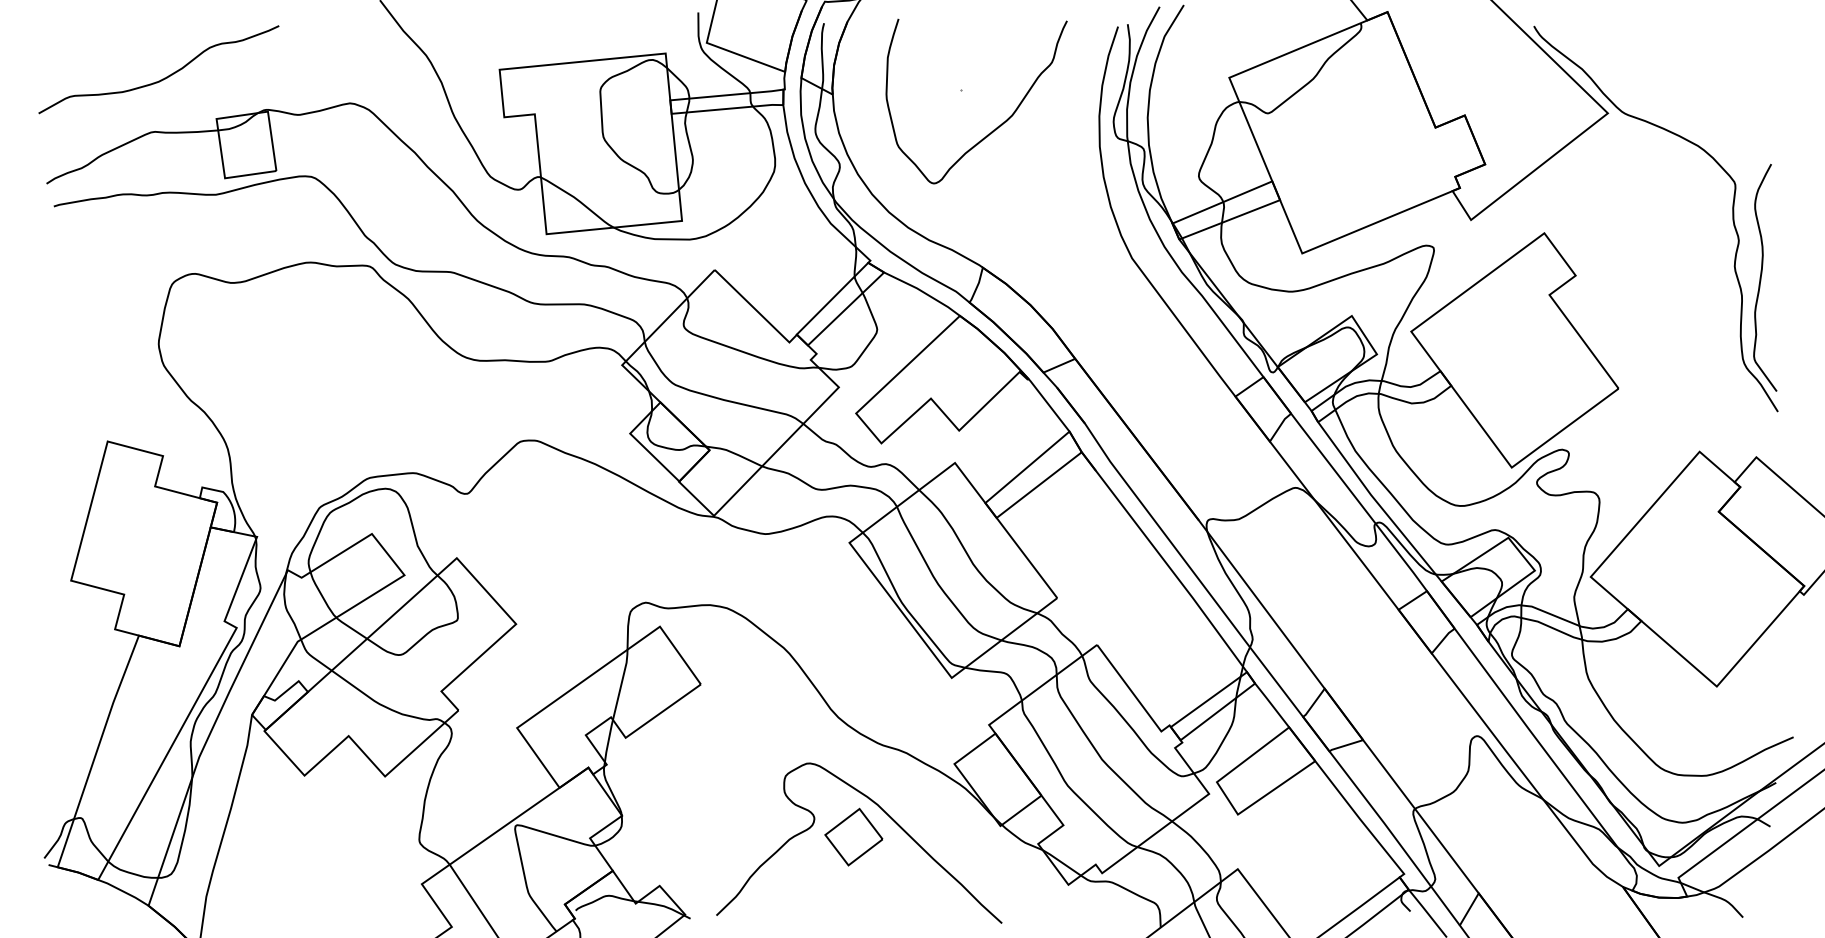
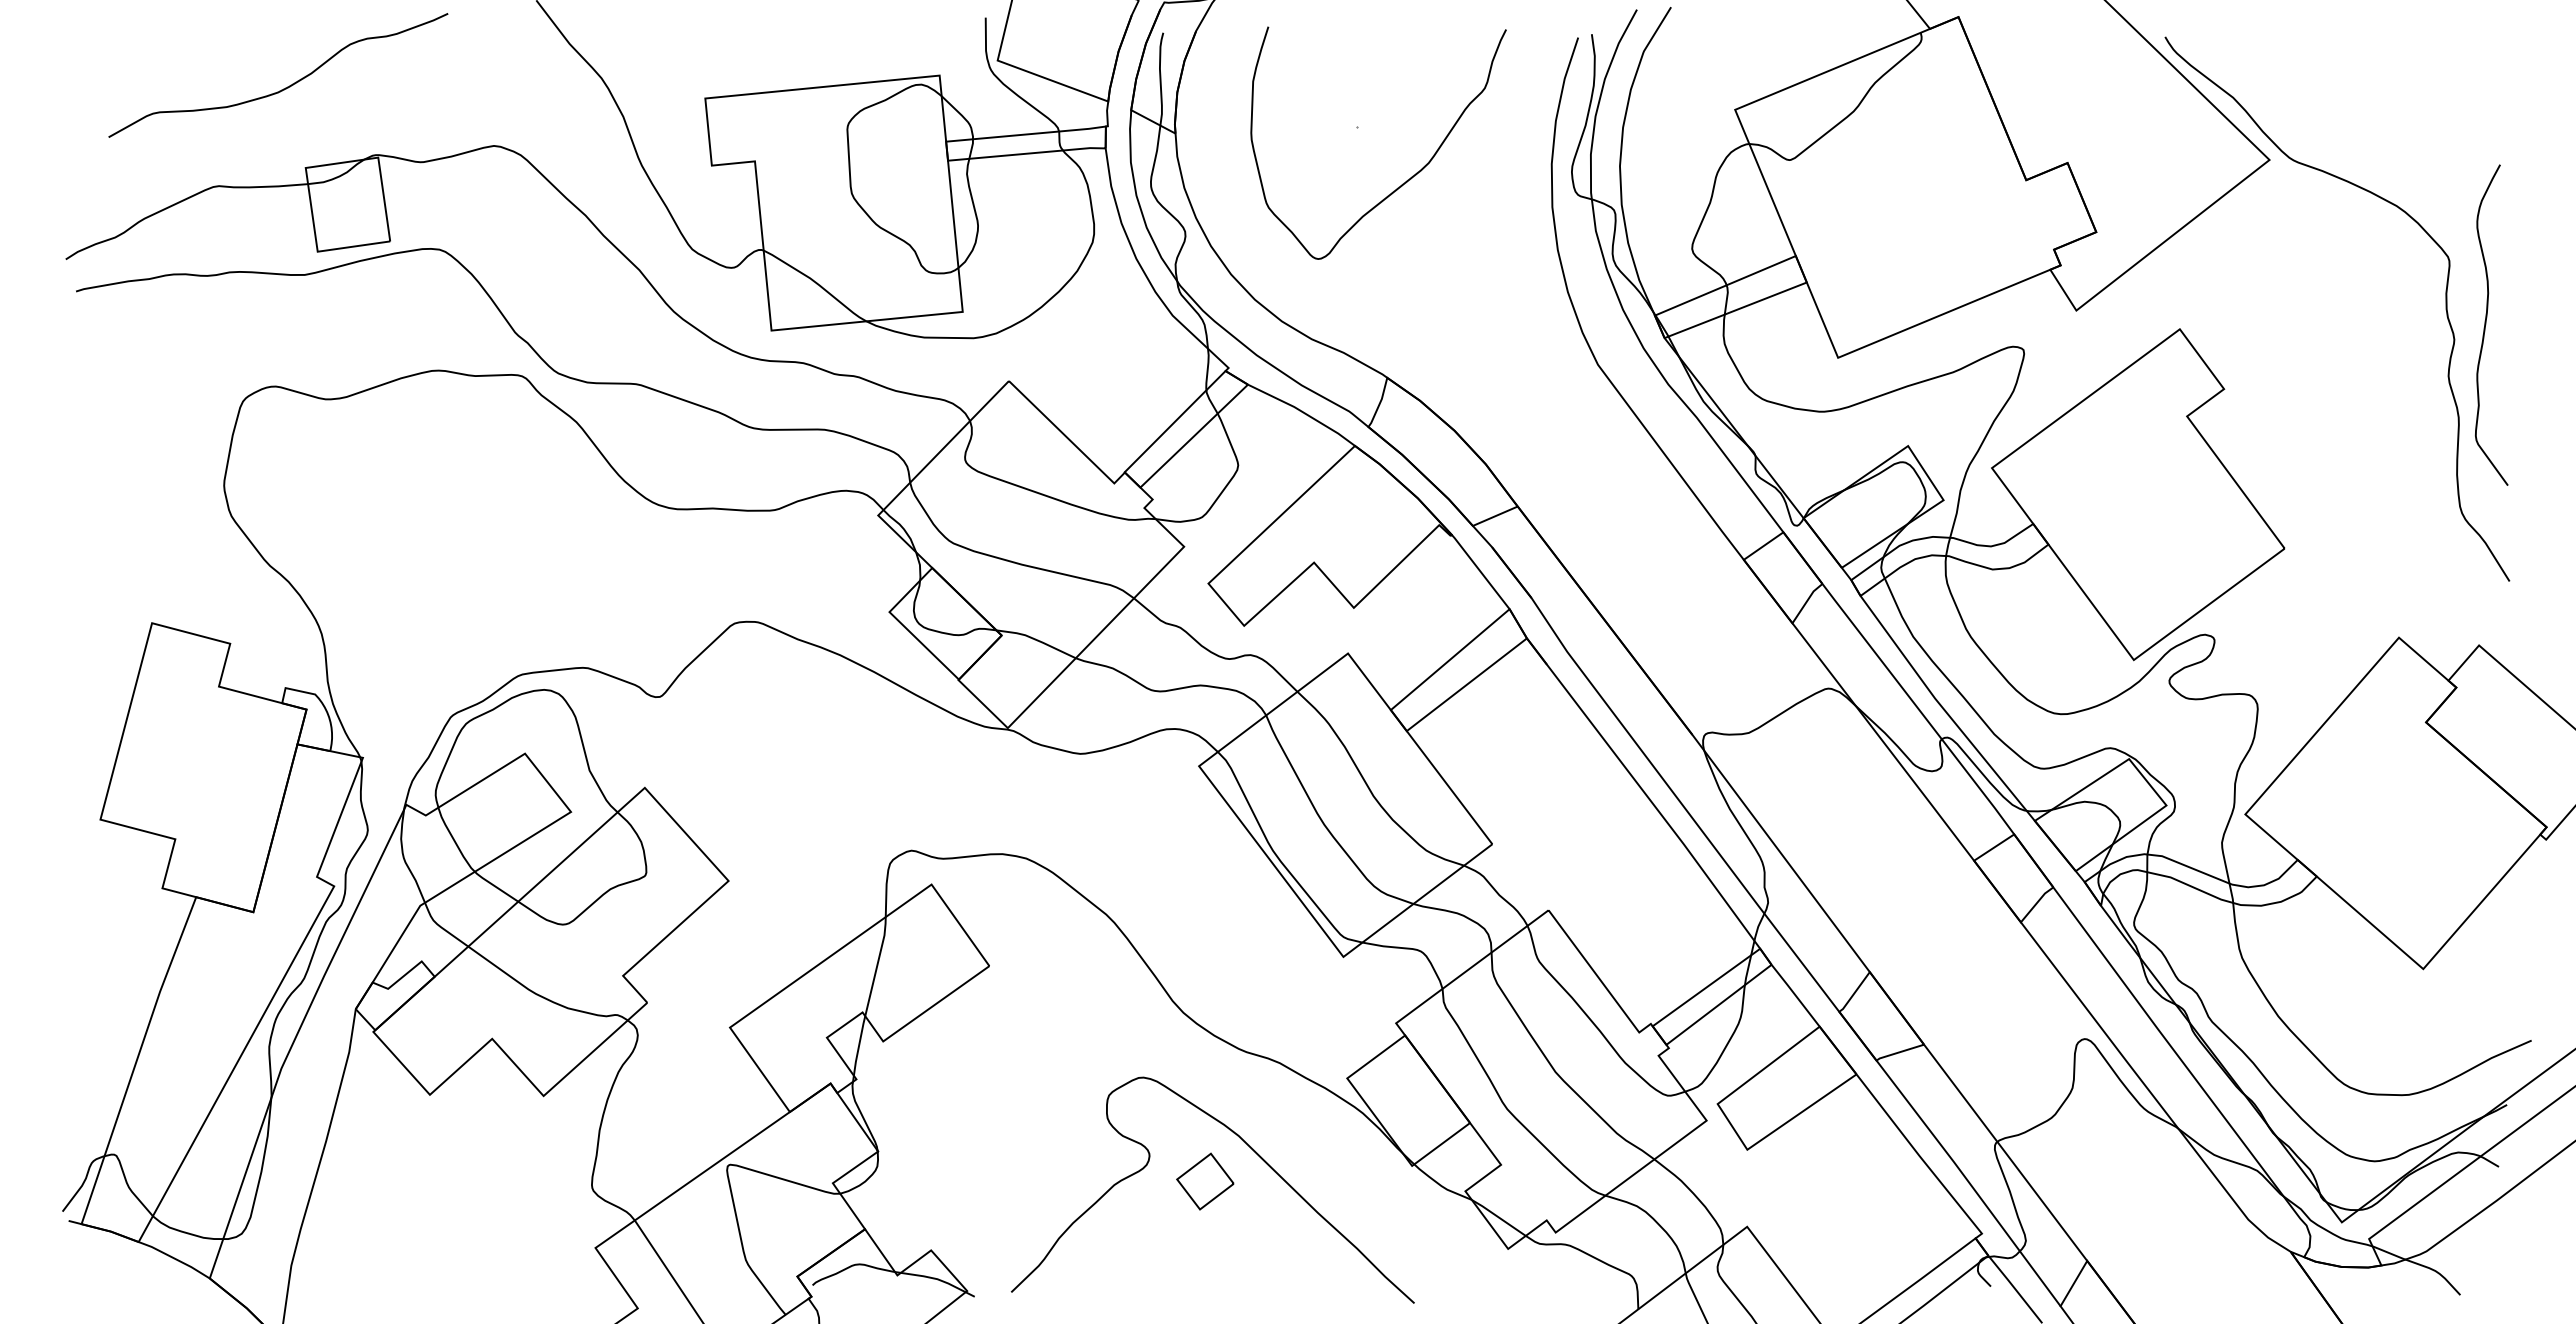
curve: (163, 78) -> (285, 87), moved
curve: (1761, 277) -> (2486, 324), moved
part: (854, 837) -> (1205, 1181), size x0.7

